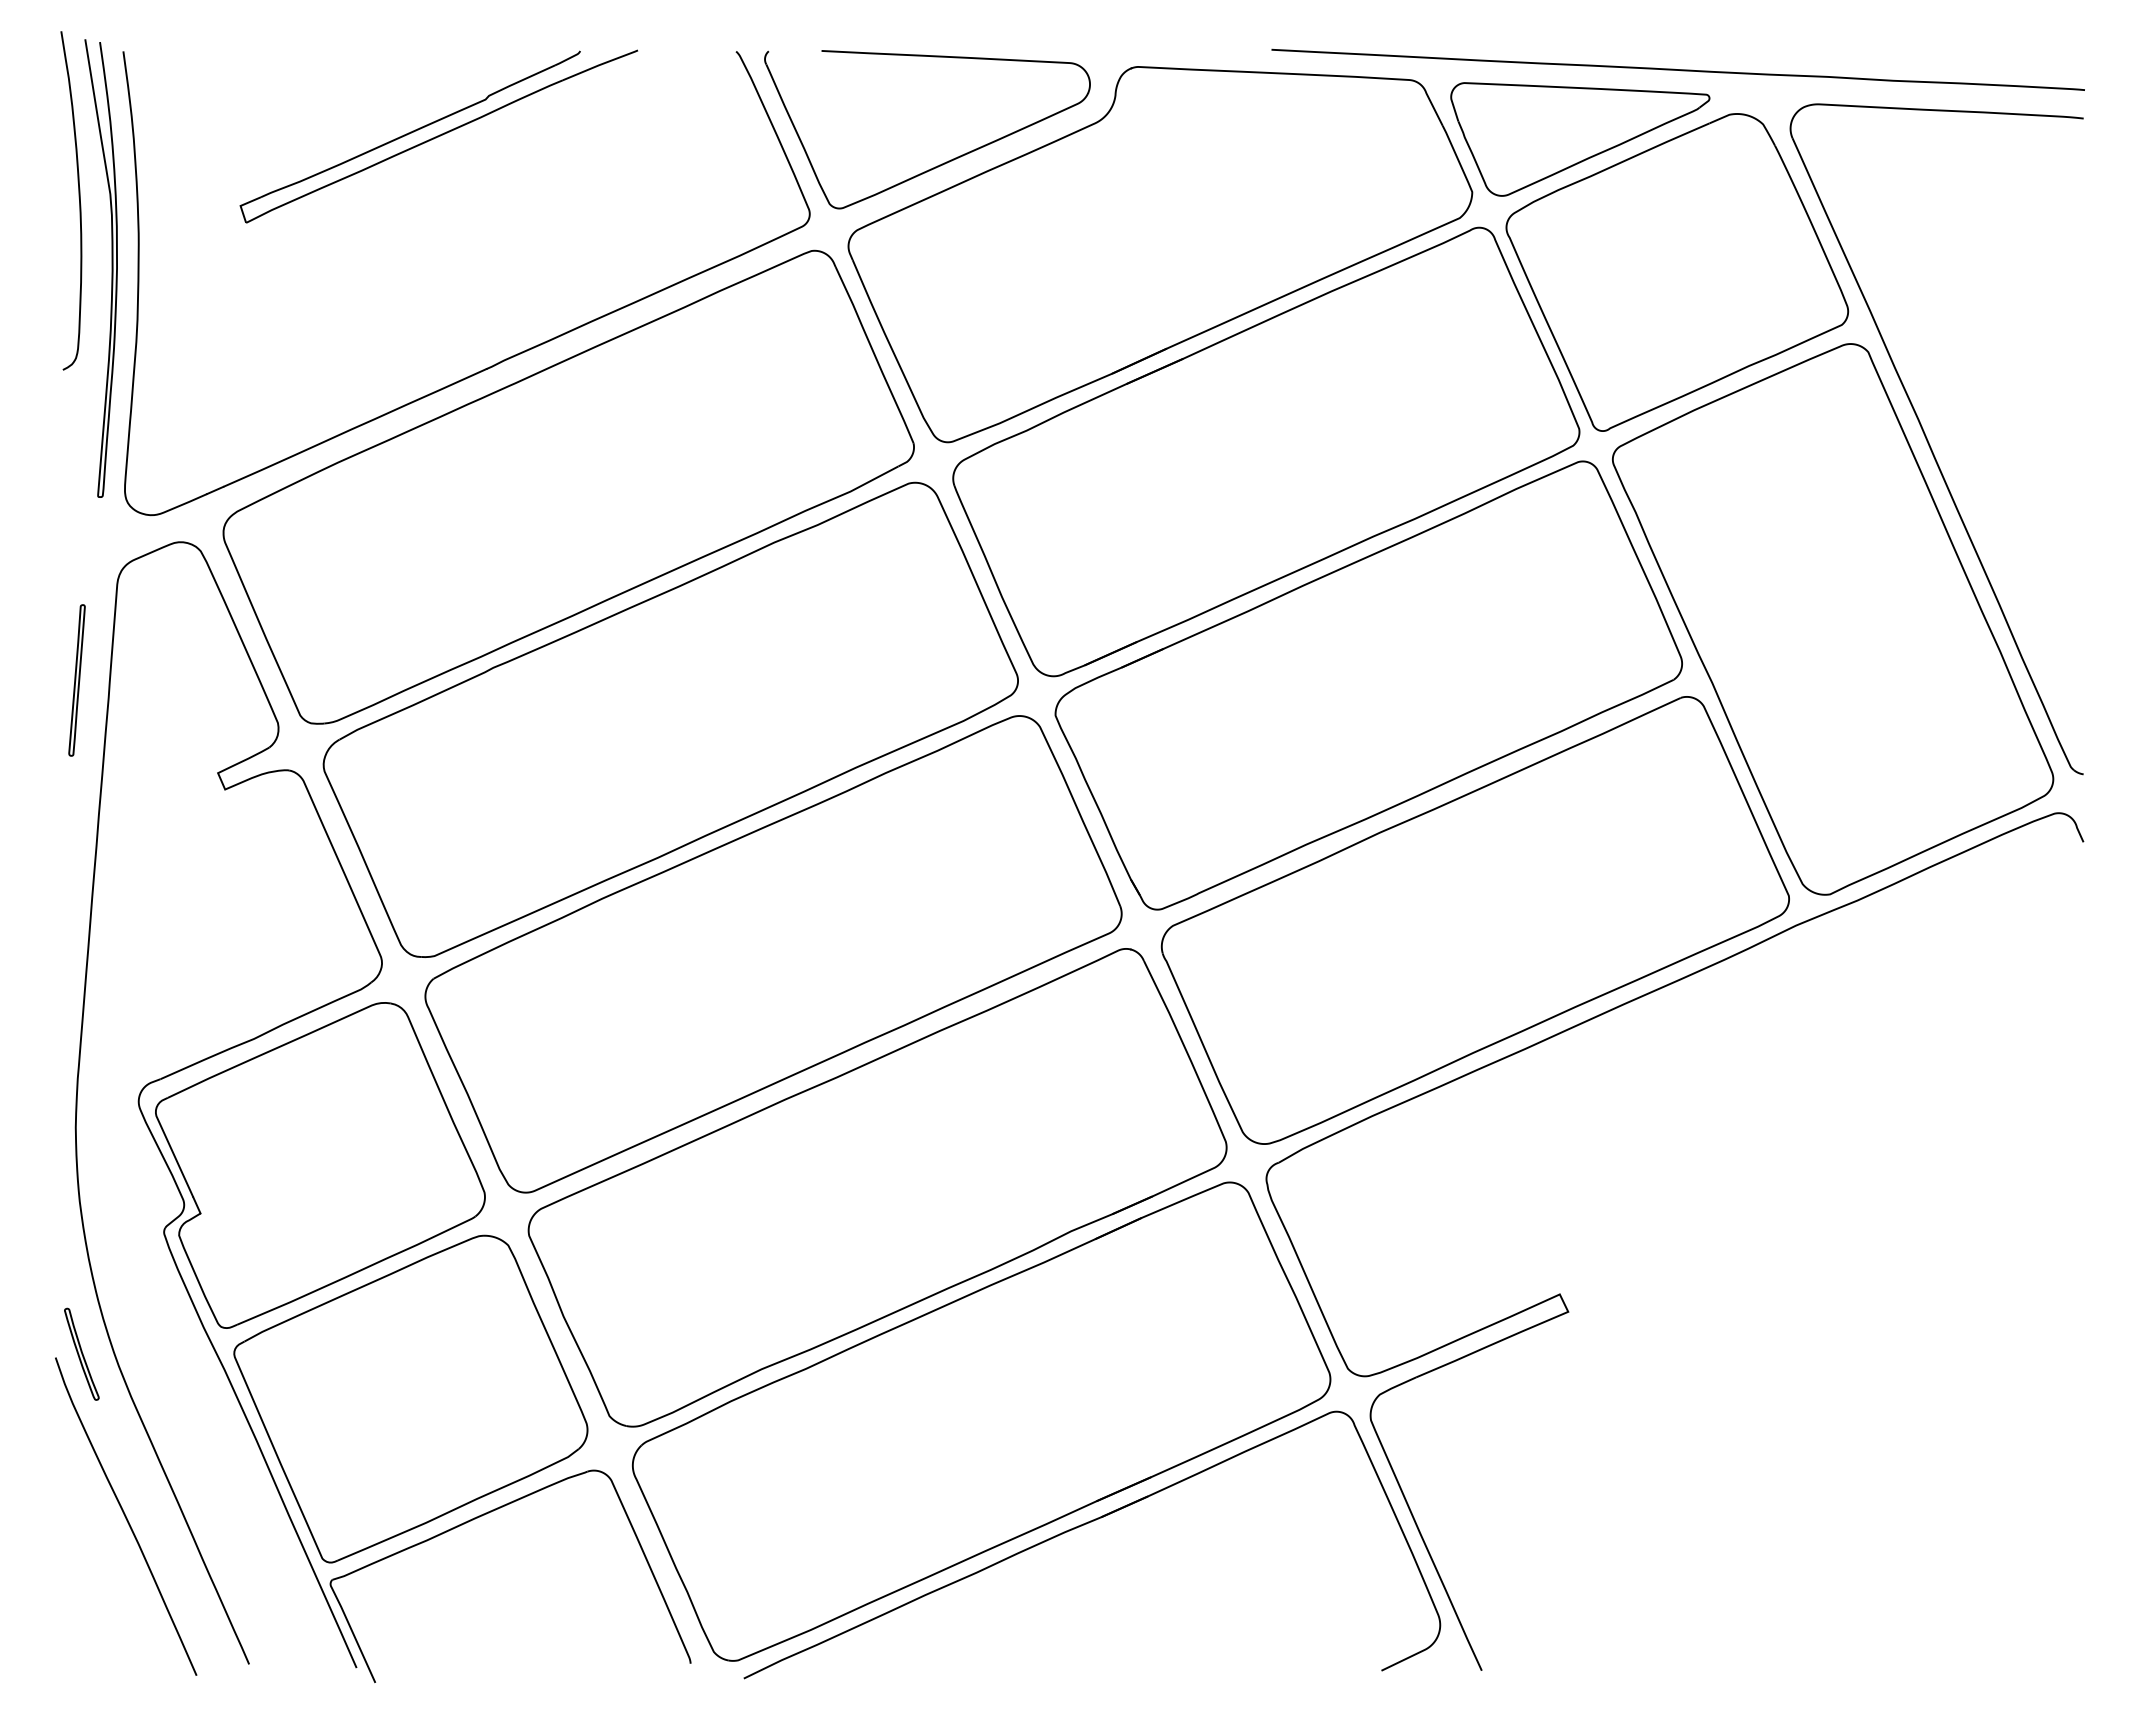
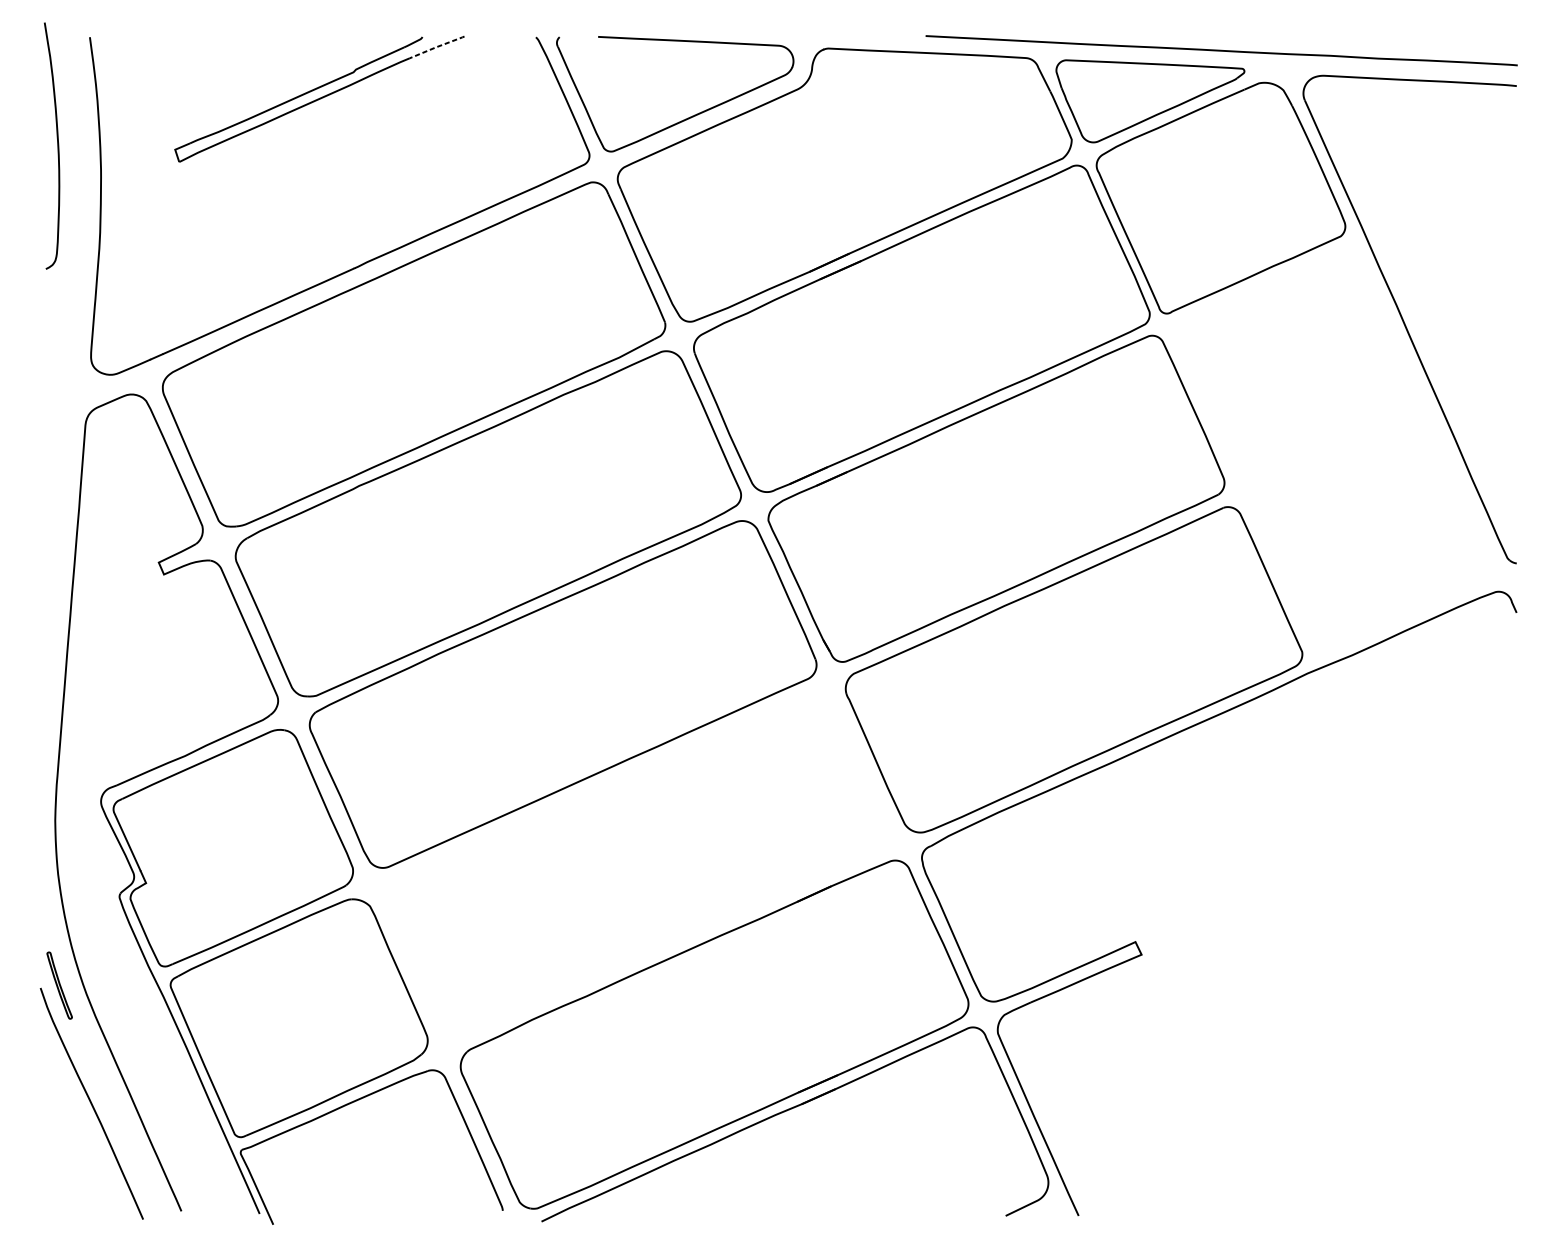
line: (599, 65) -> (436, 47), solid -> dashed
curve: (111, 268) -> (81, 195), removed
part: (1833, 619) -> (1334, 450), removed
part: (76, 680) -> (55, 495), removed
part: (877, 1187) -> (638, 864), removed

